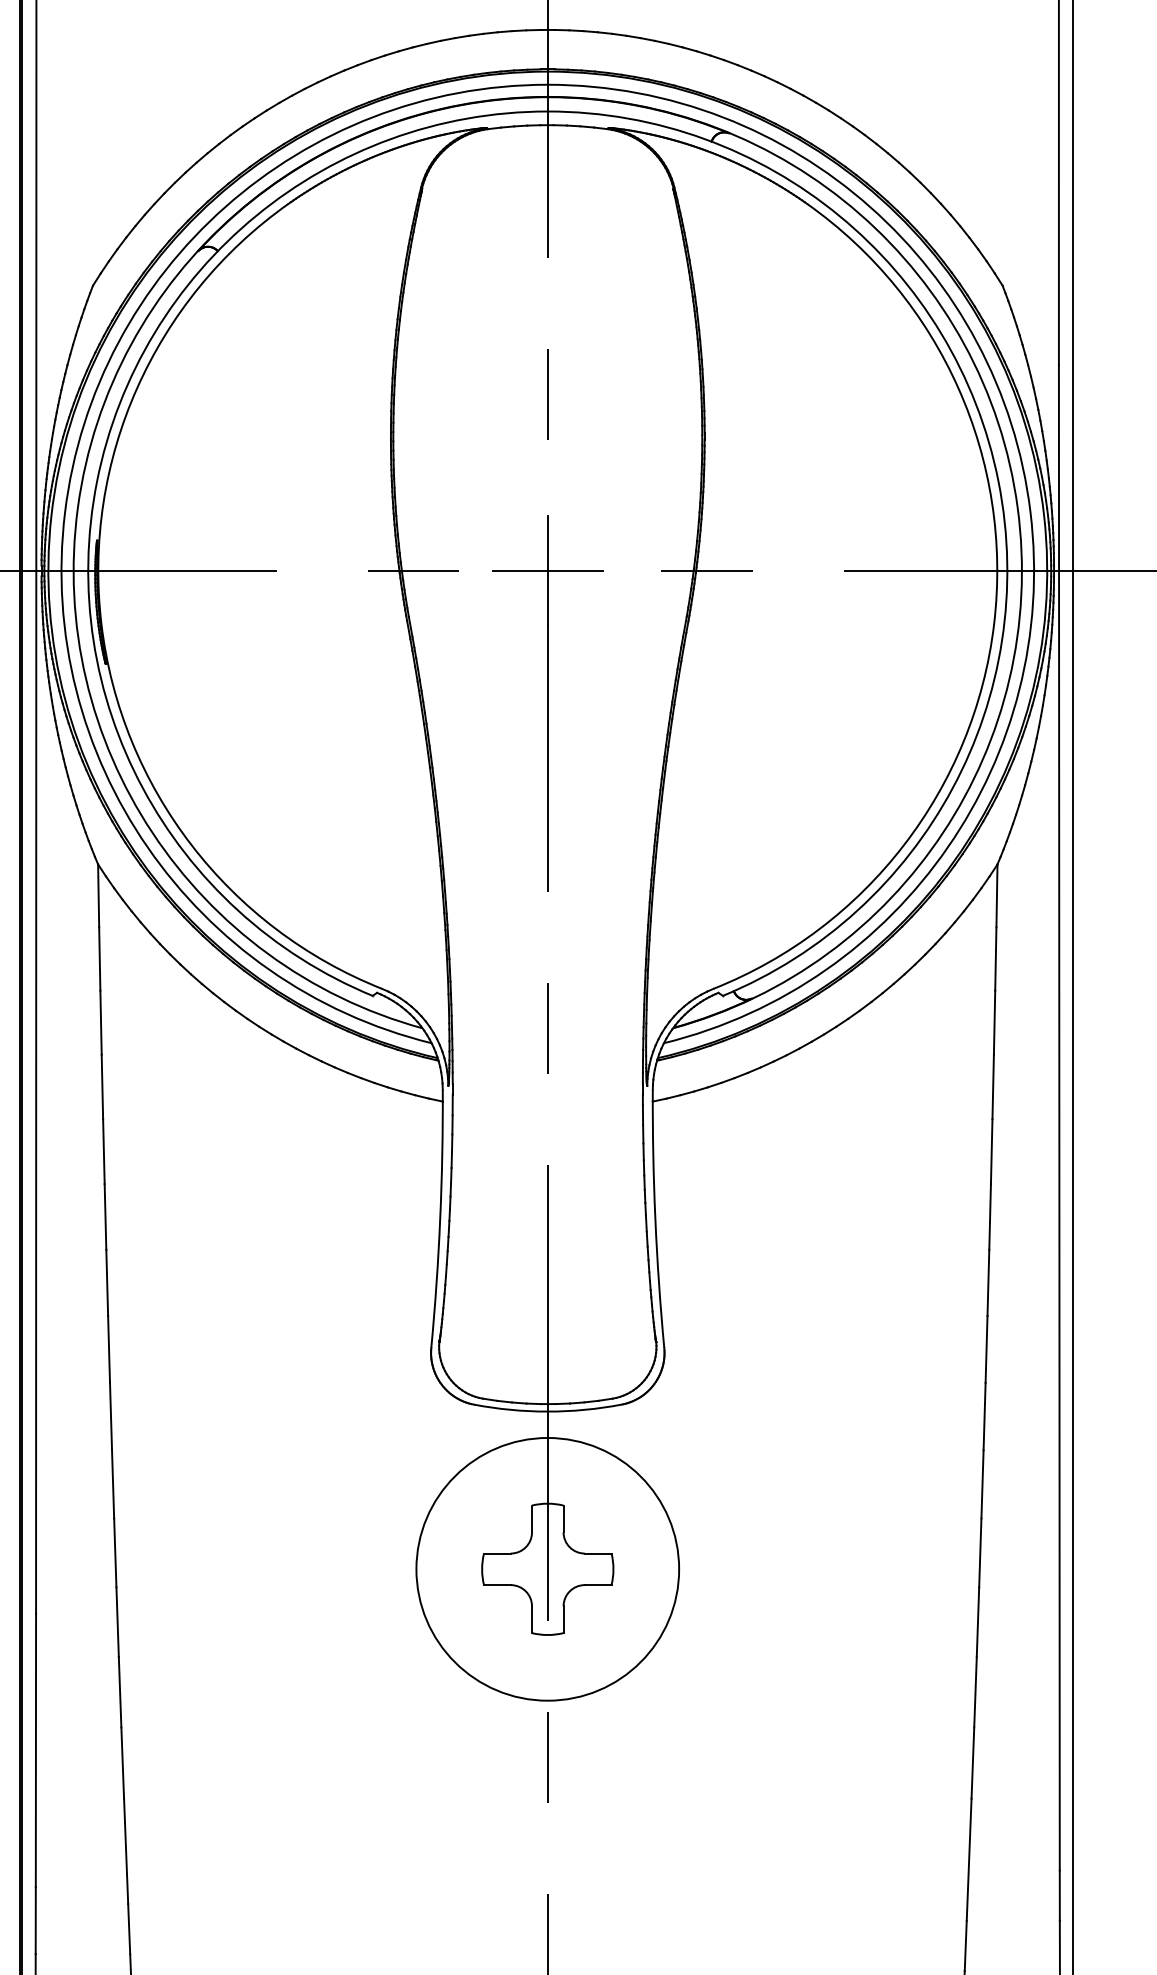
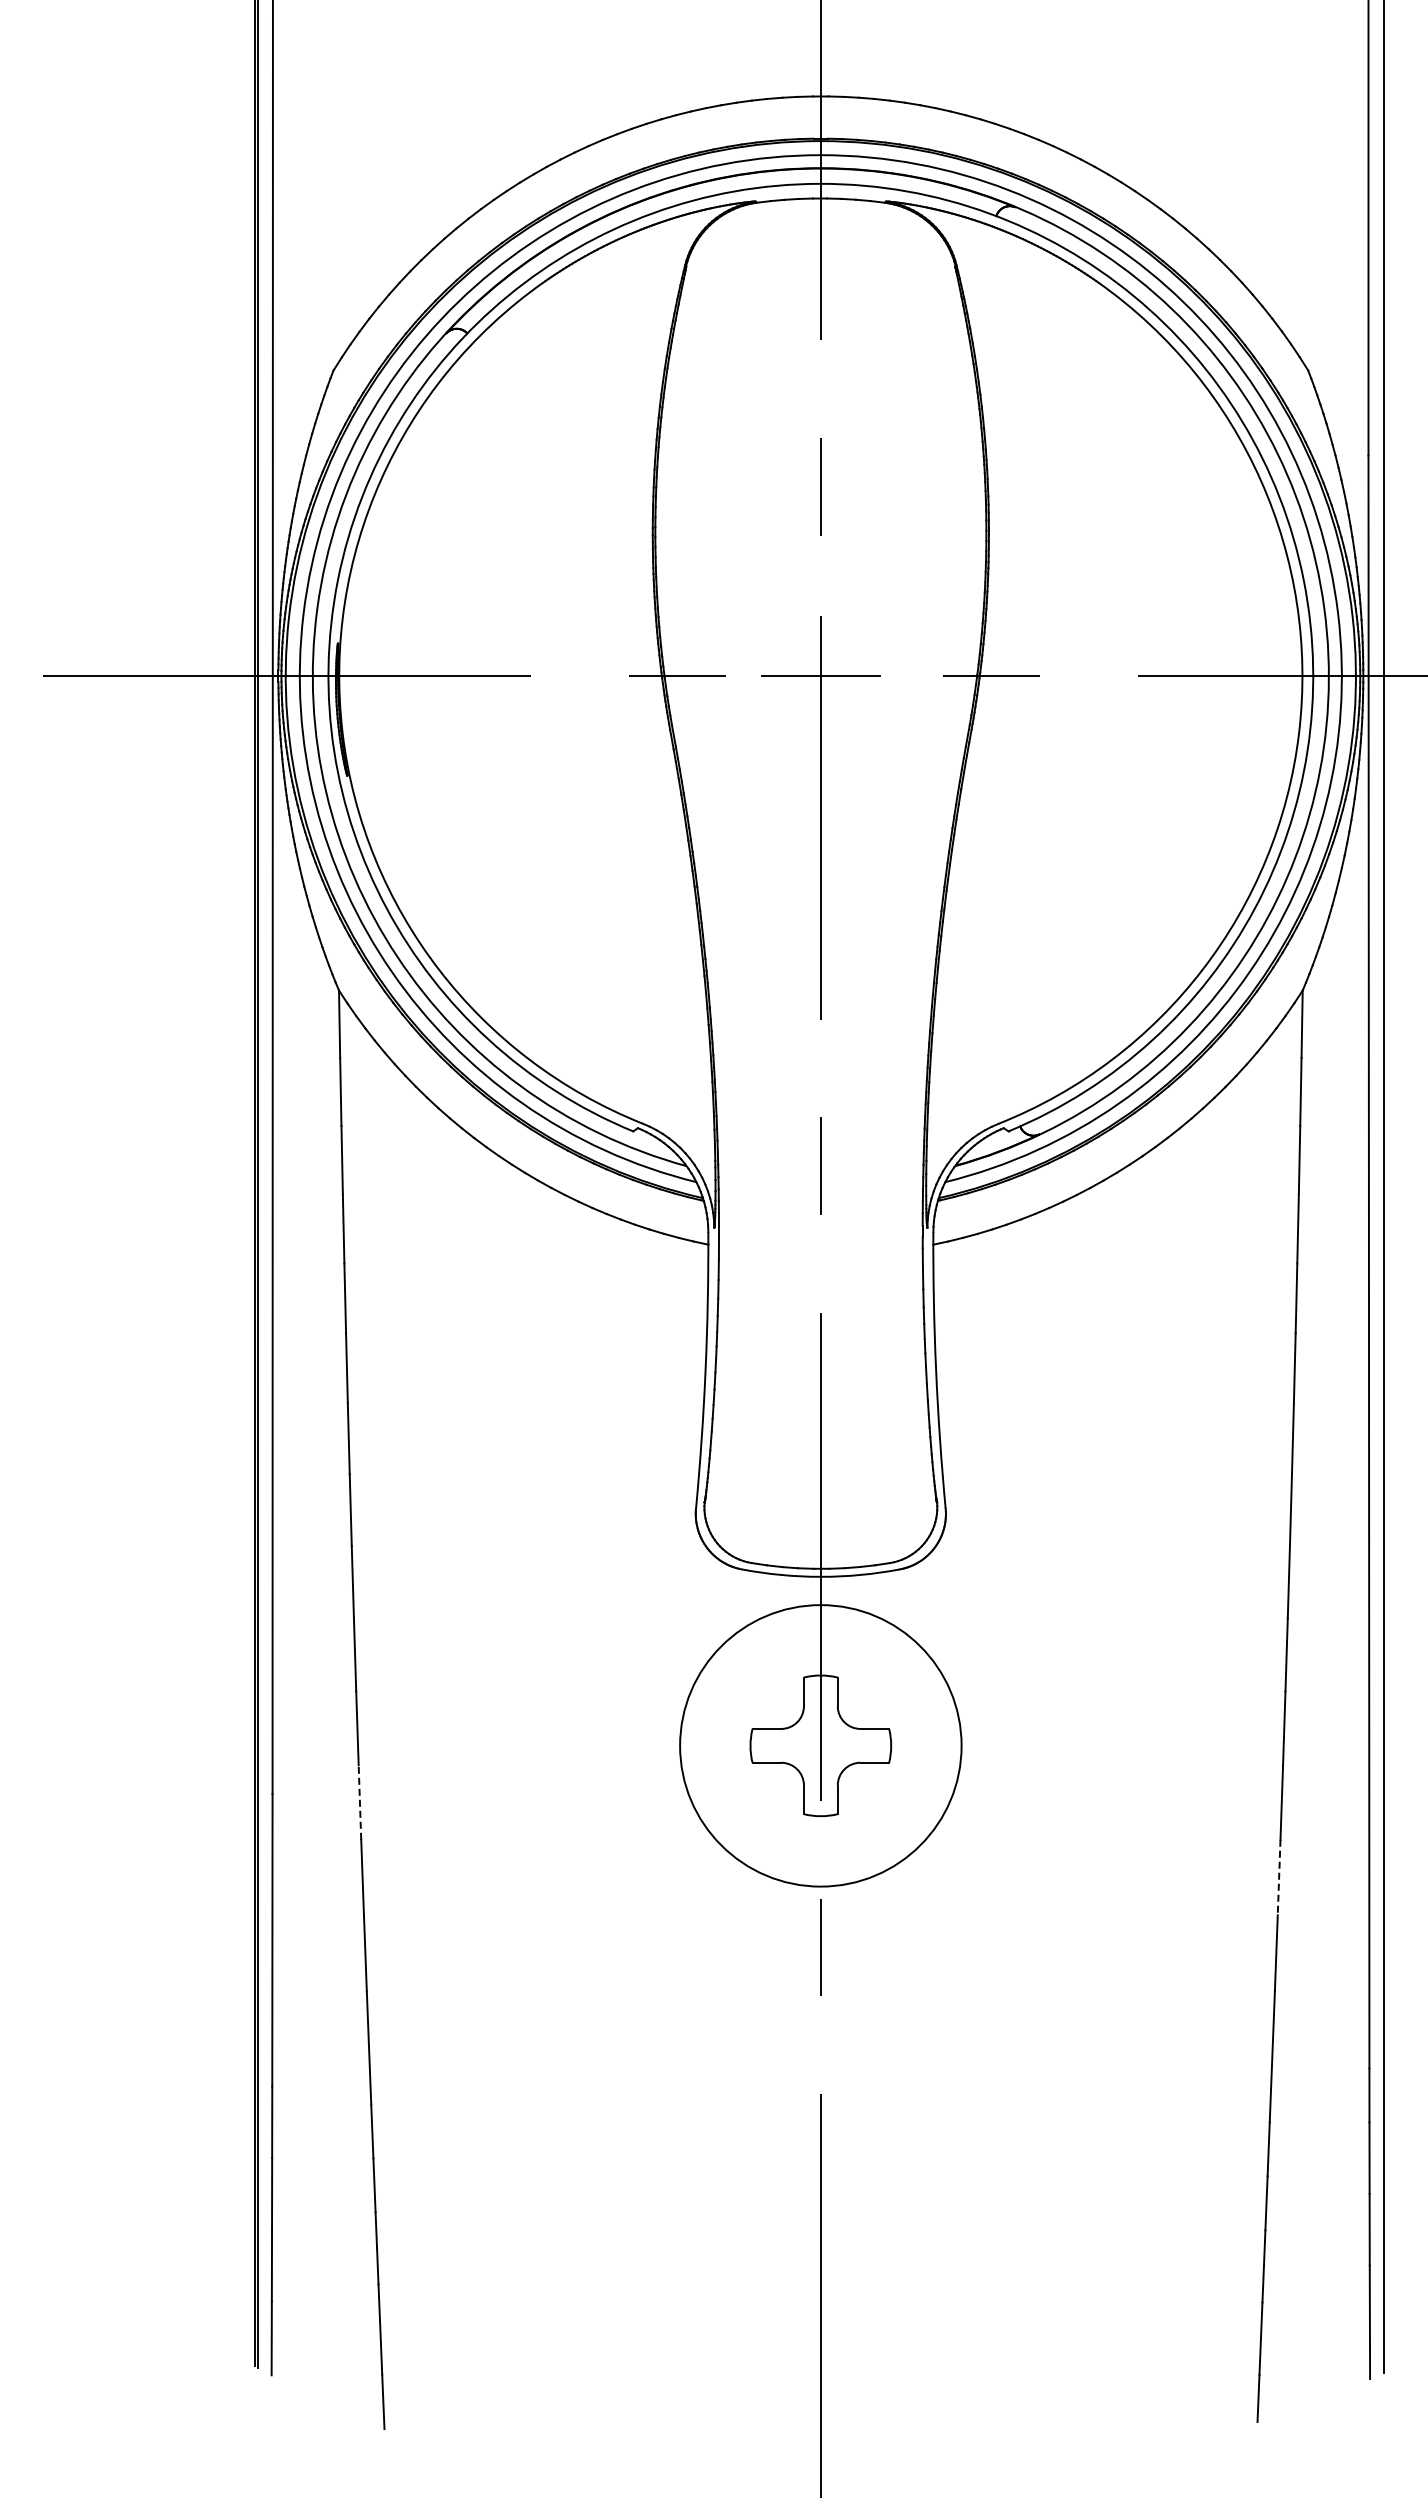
line: (117, 1621) -> (359, 1801), solid -> dashed
line: (975, 1692) -> (1279, 1877), solid -> dashed

